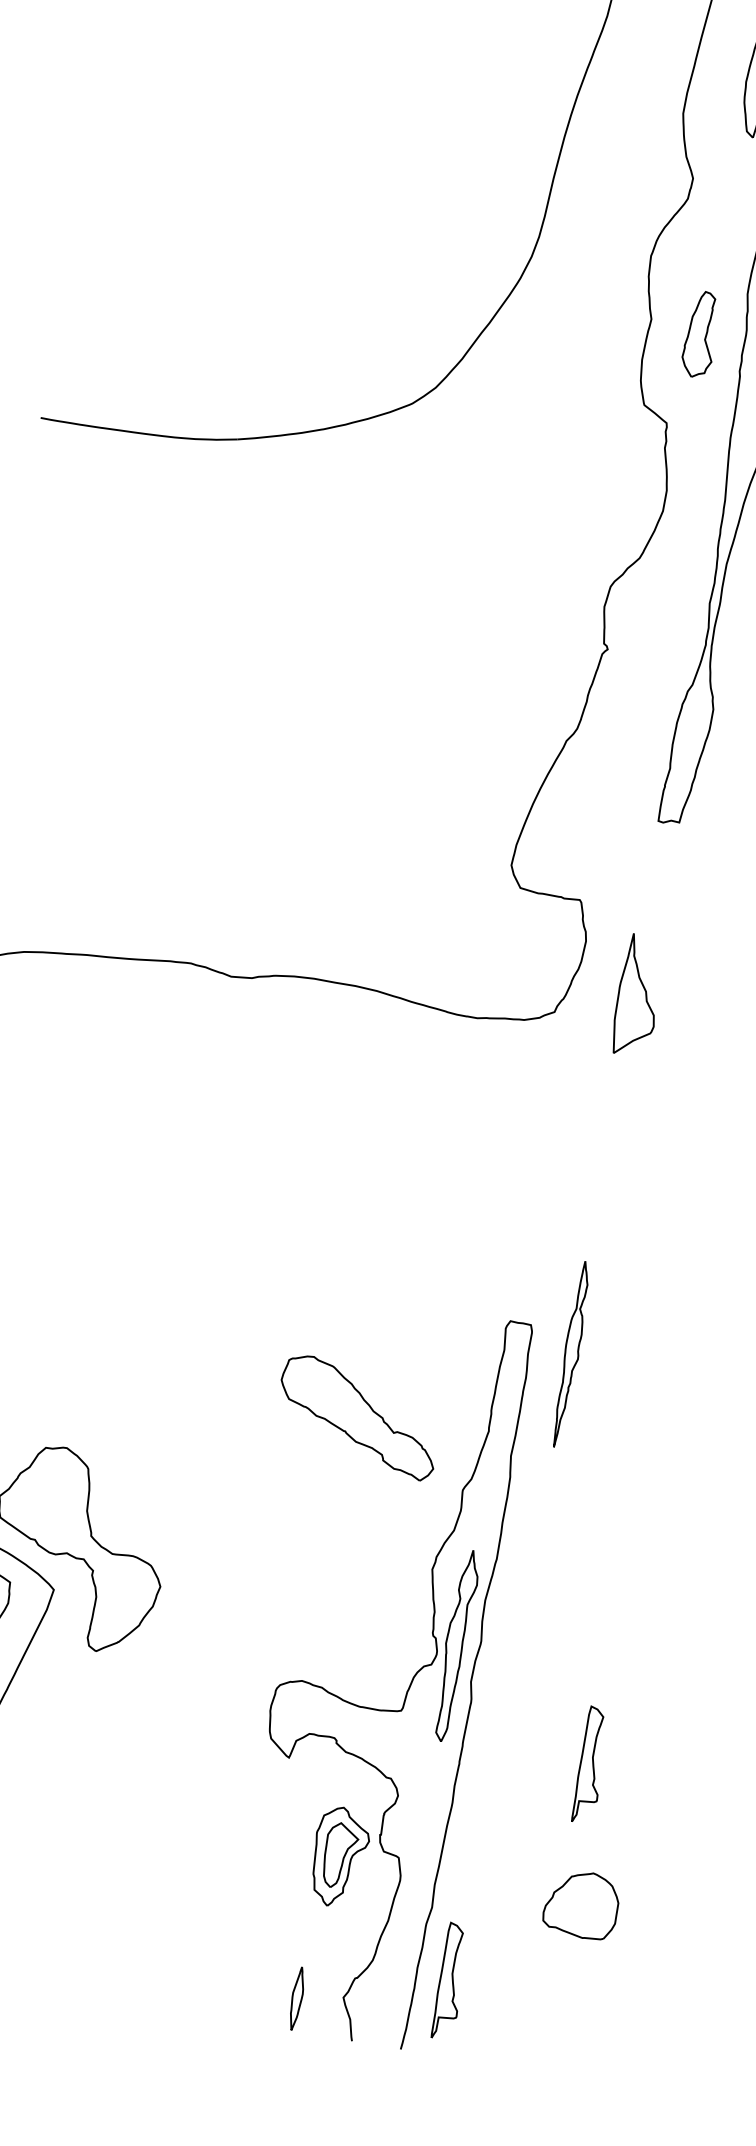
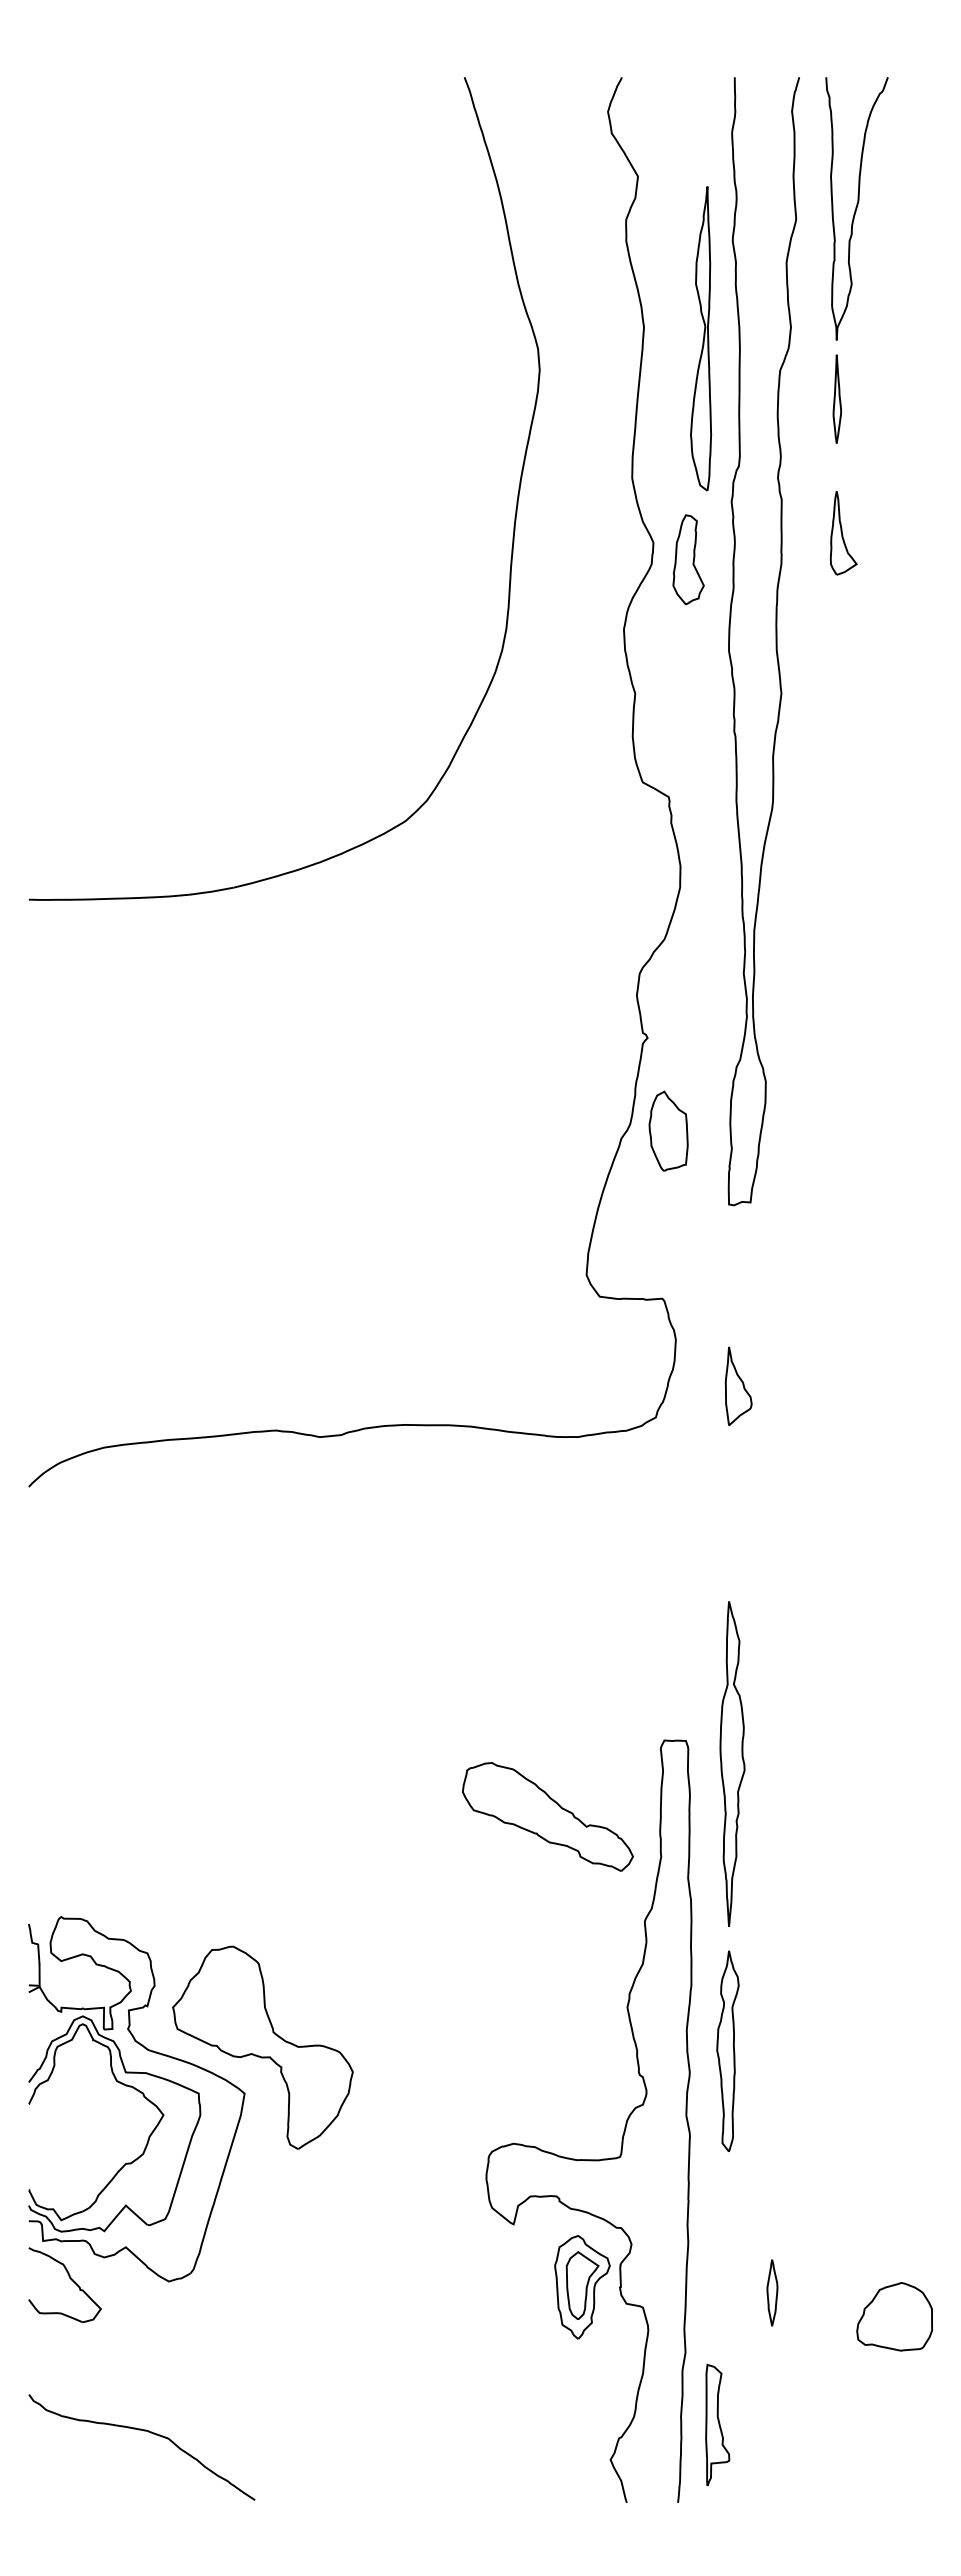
part: (701, 334) -> (688, 559), moved
part: (612, 740) -> (668, 1130), added
part: (638, 994) -> (738, 1385), size x0.62
part: (571, 1354) -> (732, 1763), size x1.67
part: (358, 1416) -> (547, 1816), moved
part: (455, 1644) -> (727, 2050), moved
part: (591, 1764) -> (823, 2179), removed
part: (339, 1857) -> (582, 2287), moved
part: (581, 1904) -> (894, 2316), moved
part: (297, 1998) -> (772, 2292), moved

